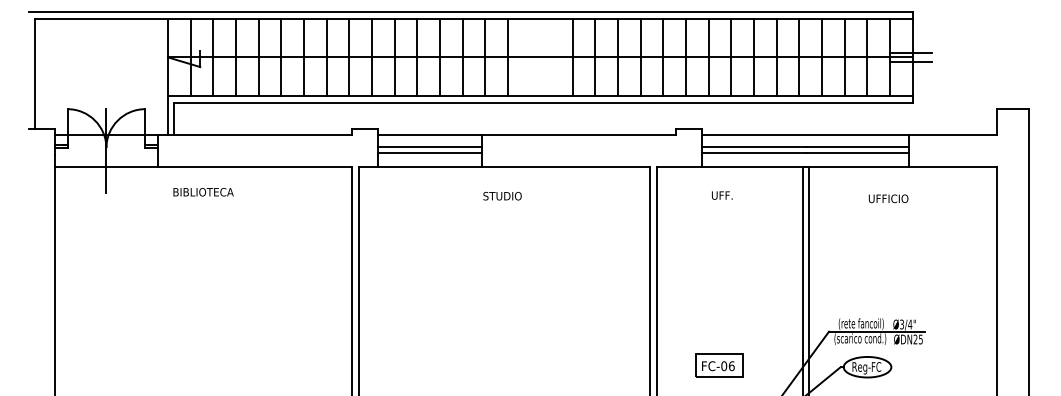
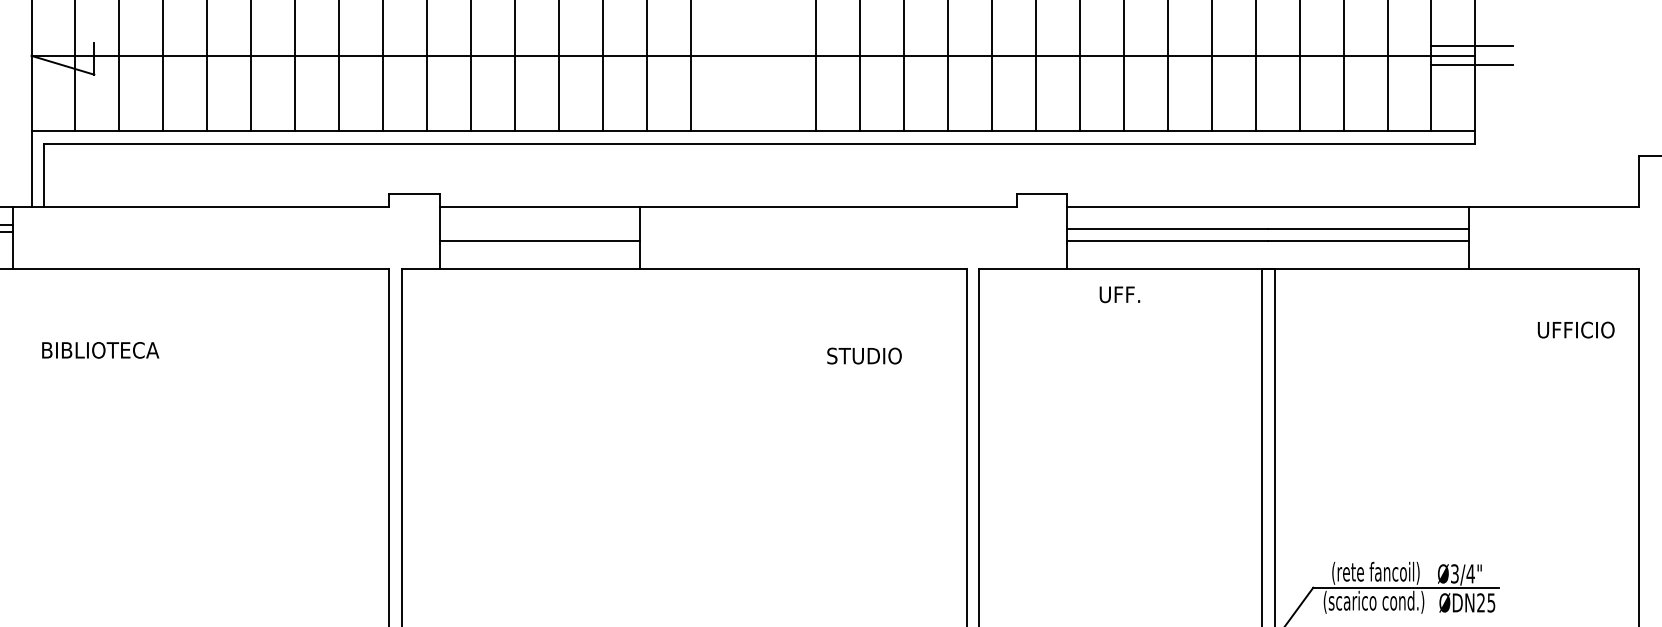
line: (430, 146) -> (540, 228), removed
text: (203, 192) -> (100, 350), moved
text: (502, 195) -> (864, 354), moved
text: (722, 195) -> (1120, 294), moved
text: (888, 198) -> (1575, 329), moved

